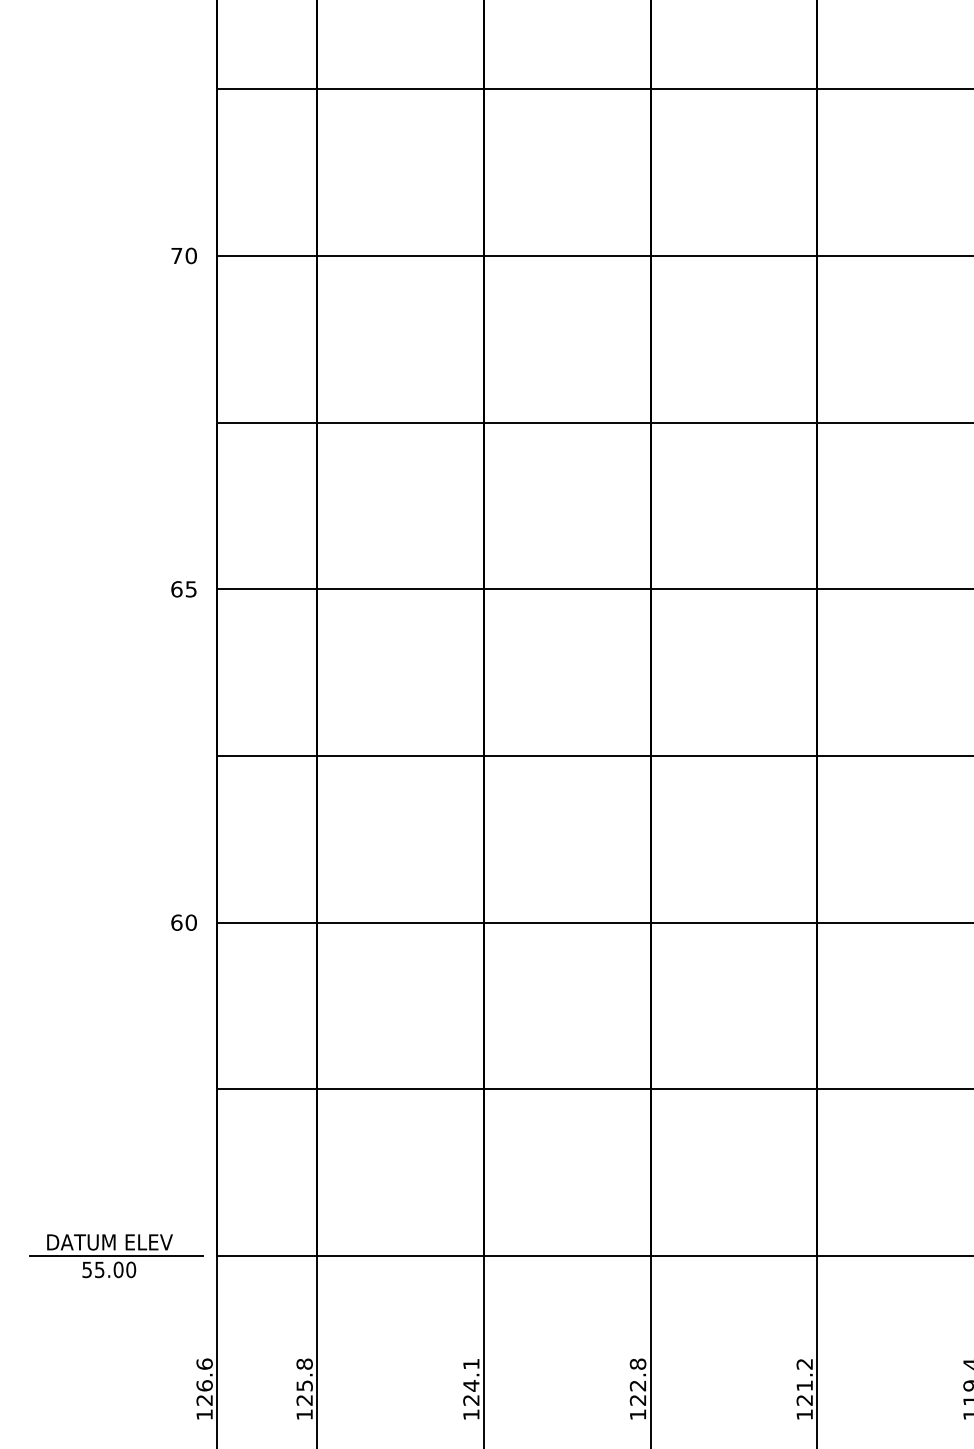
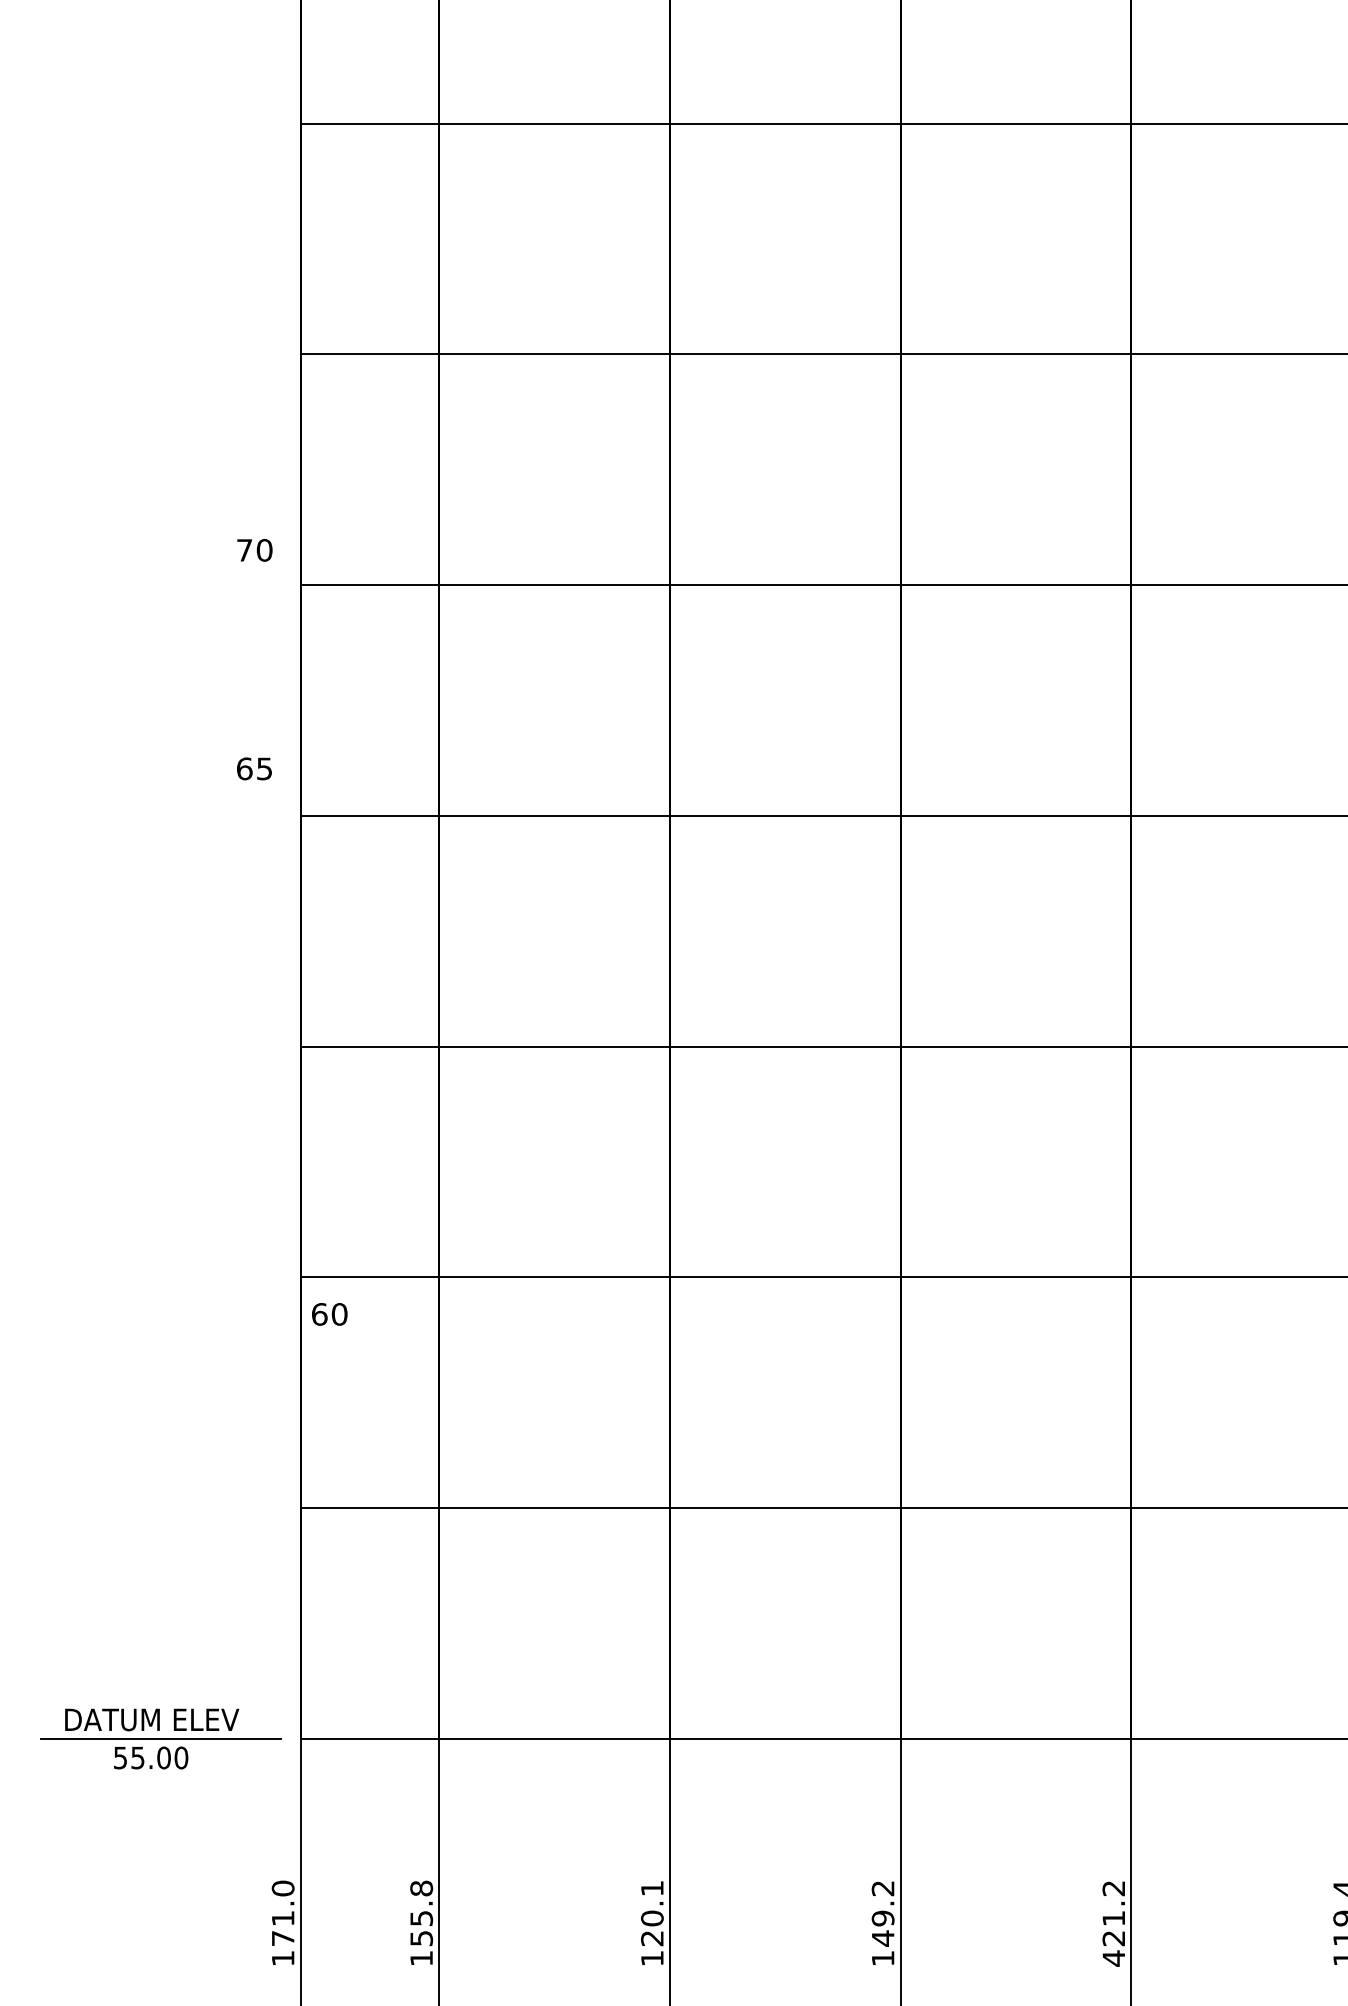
text: (183, 256) -> (254, 550), moved
text: (183, 589) -> (254, 768), moved
text: (183, 922) -> (329, 1314), moved
text: (204, 1382) -> (282, 1913), 126.6 -> 171.0
text: (637, 1382) -> (882, 1913), 122.8 -> 149.2
text: (471, 1385) -> (652, 1918), 124.1 -> 120.1
text: (304, 1400) -> (421, 1938), 125.8 -> 155.8
text: (804, 1414) -> (1113, 1958), 121.2 -> 421.2

